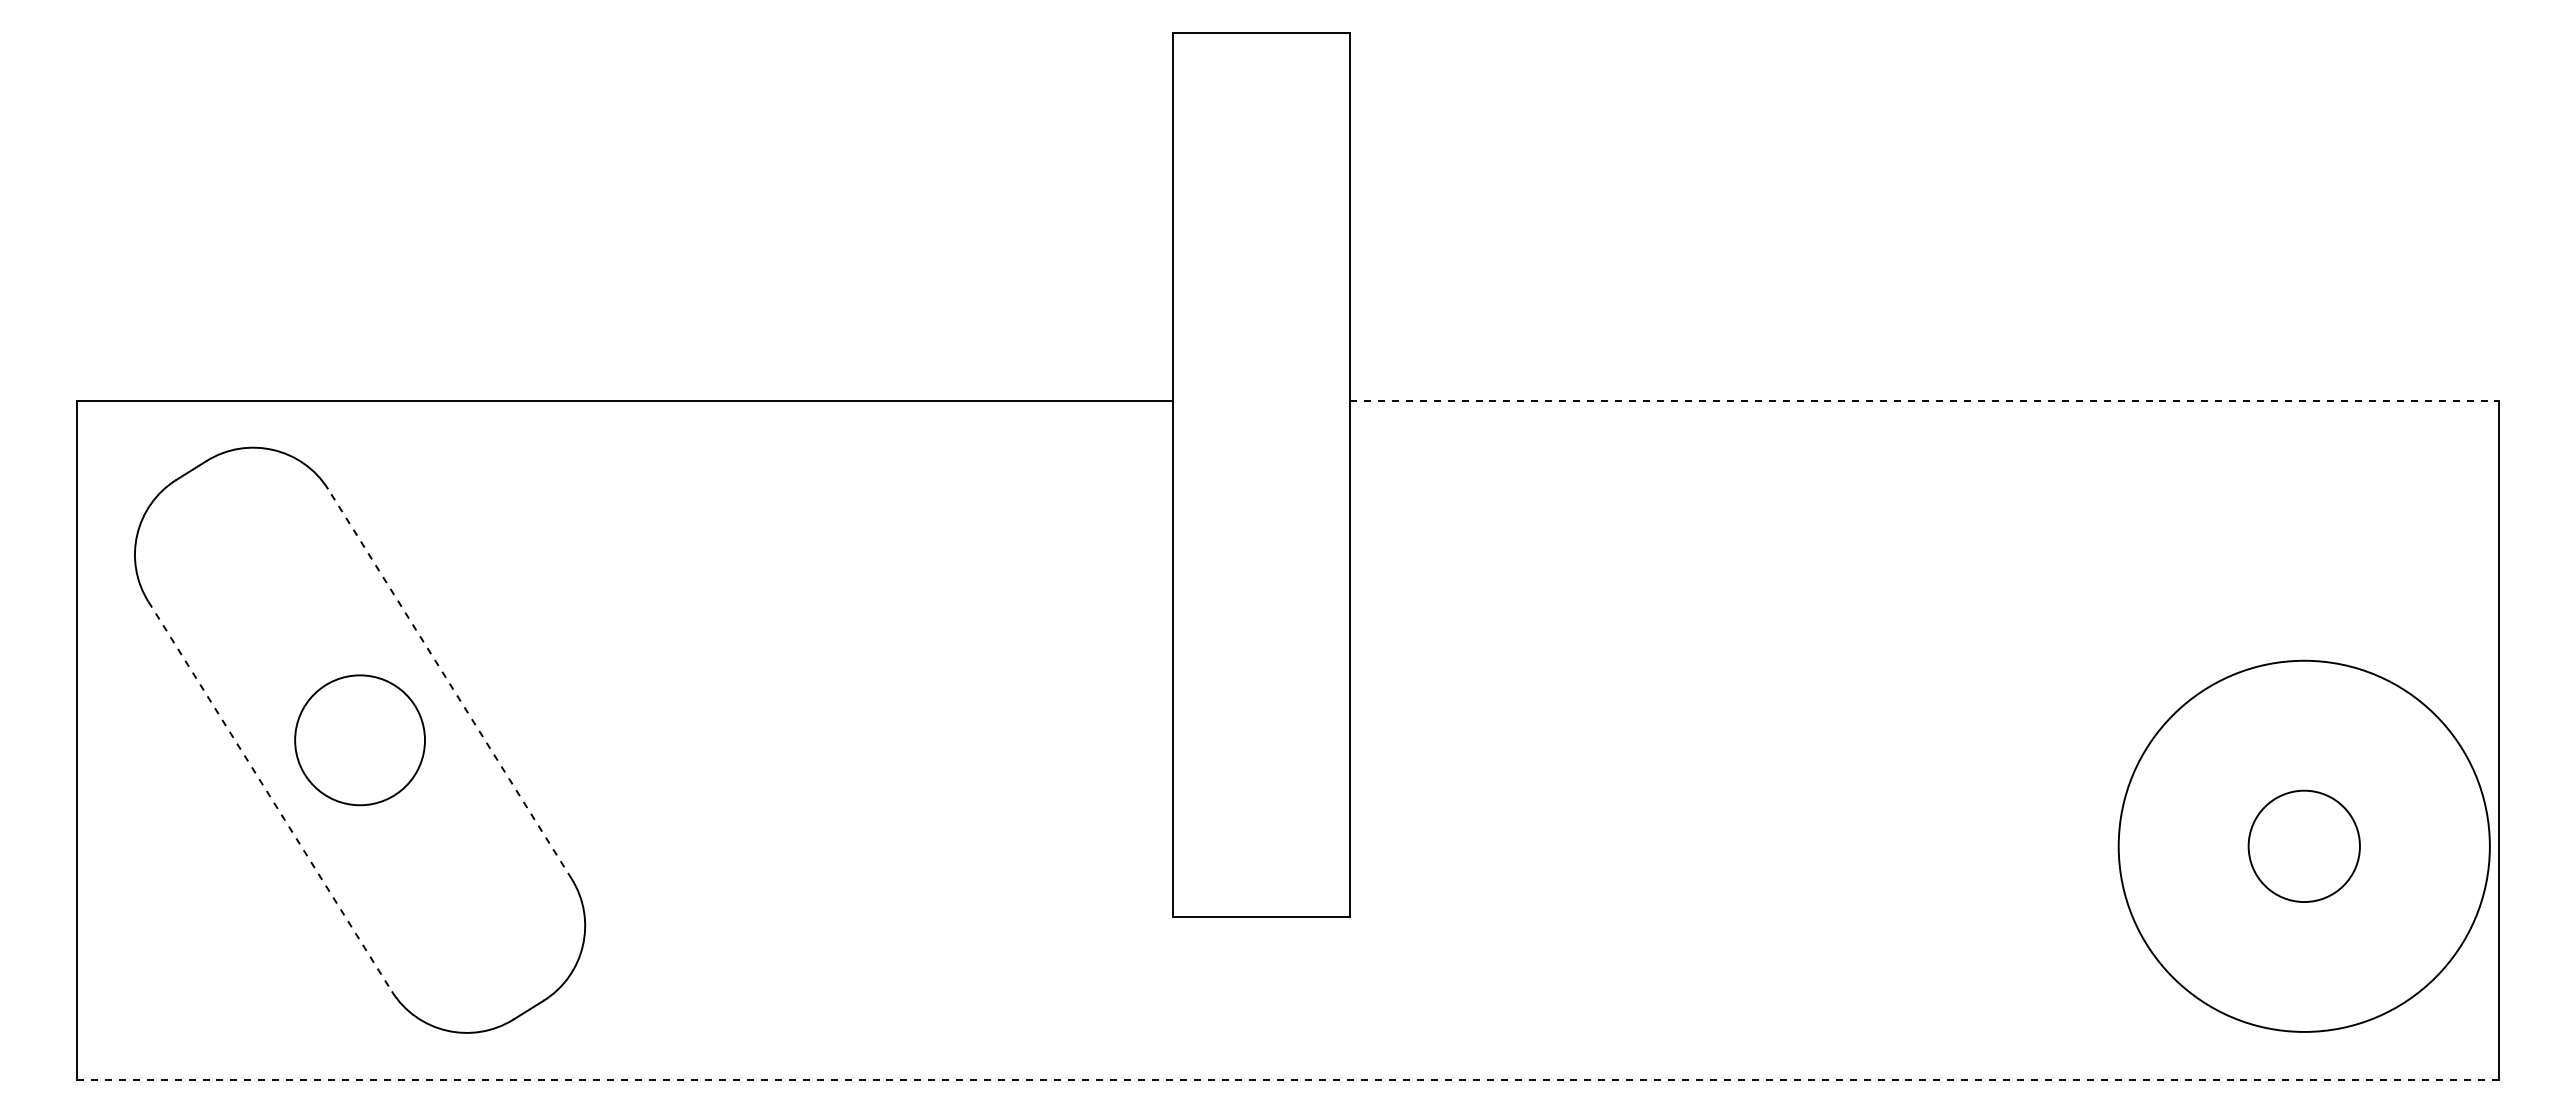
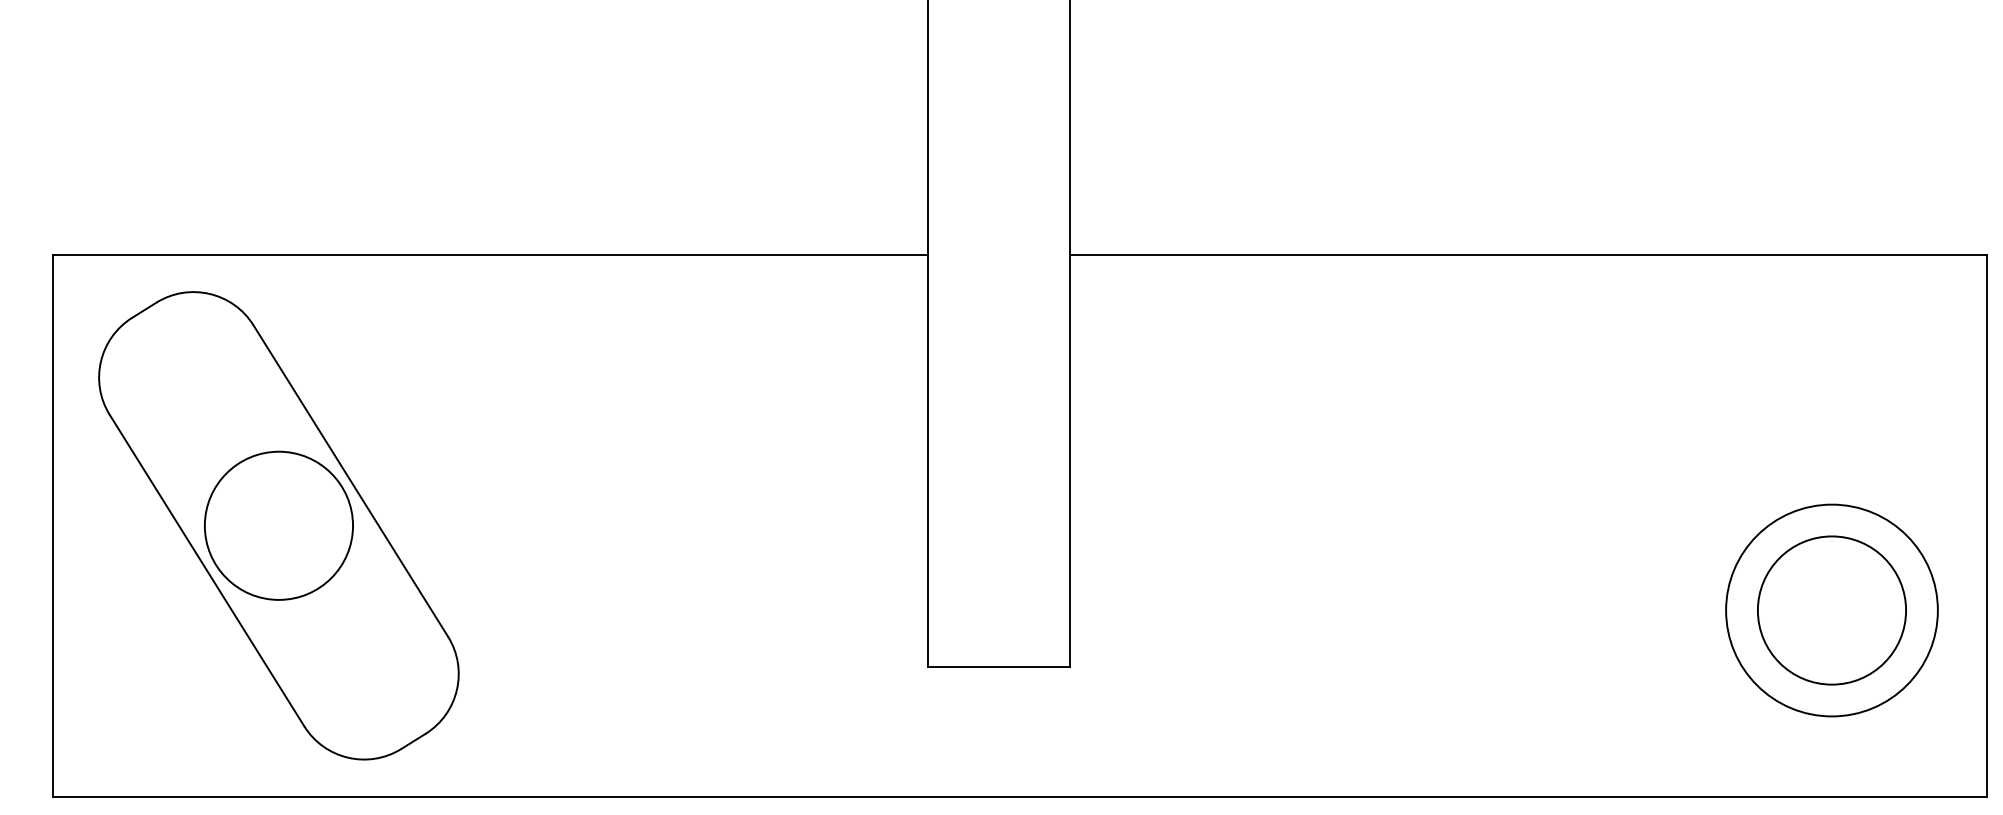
line: (1924, 400) -> (1528, 254), dashed -> solid
line: (449, 684) -> (350, 481), dashed -> solid
circle: (359, 740) -> (278, 525), size x1.43
line: (270, 796) -> (207, 570), dashed -> solid
circle: (2303, 845) -> (1831, 609), size x0.71
circle: (2304, 846) -> (1832, 610), size x1.67
line: (1288, 1079) -> (1020, 796), dashed -> solid

